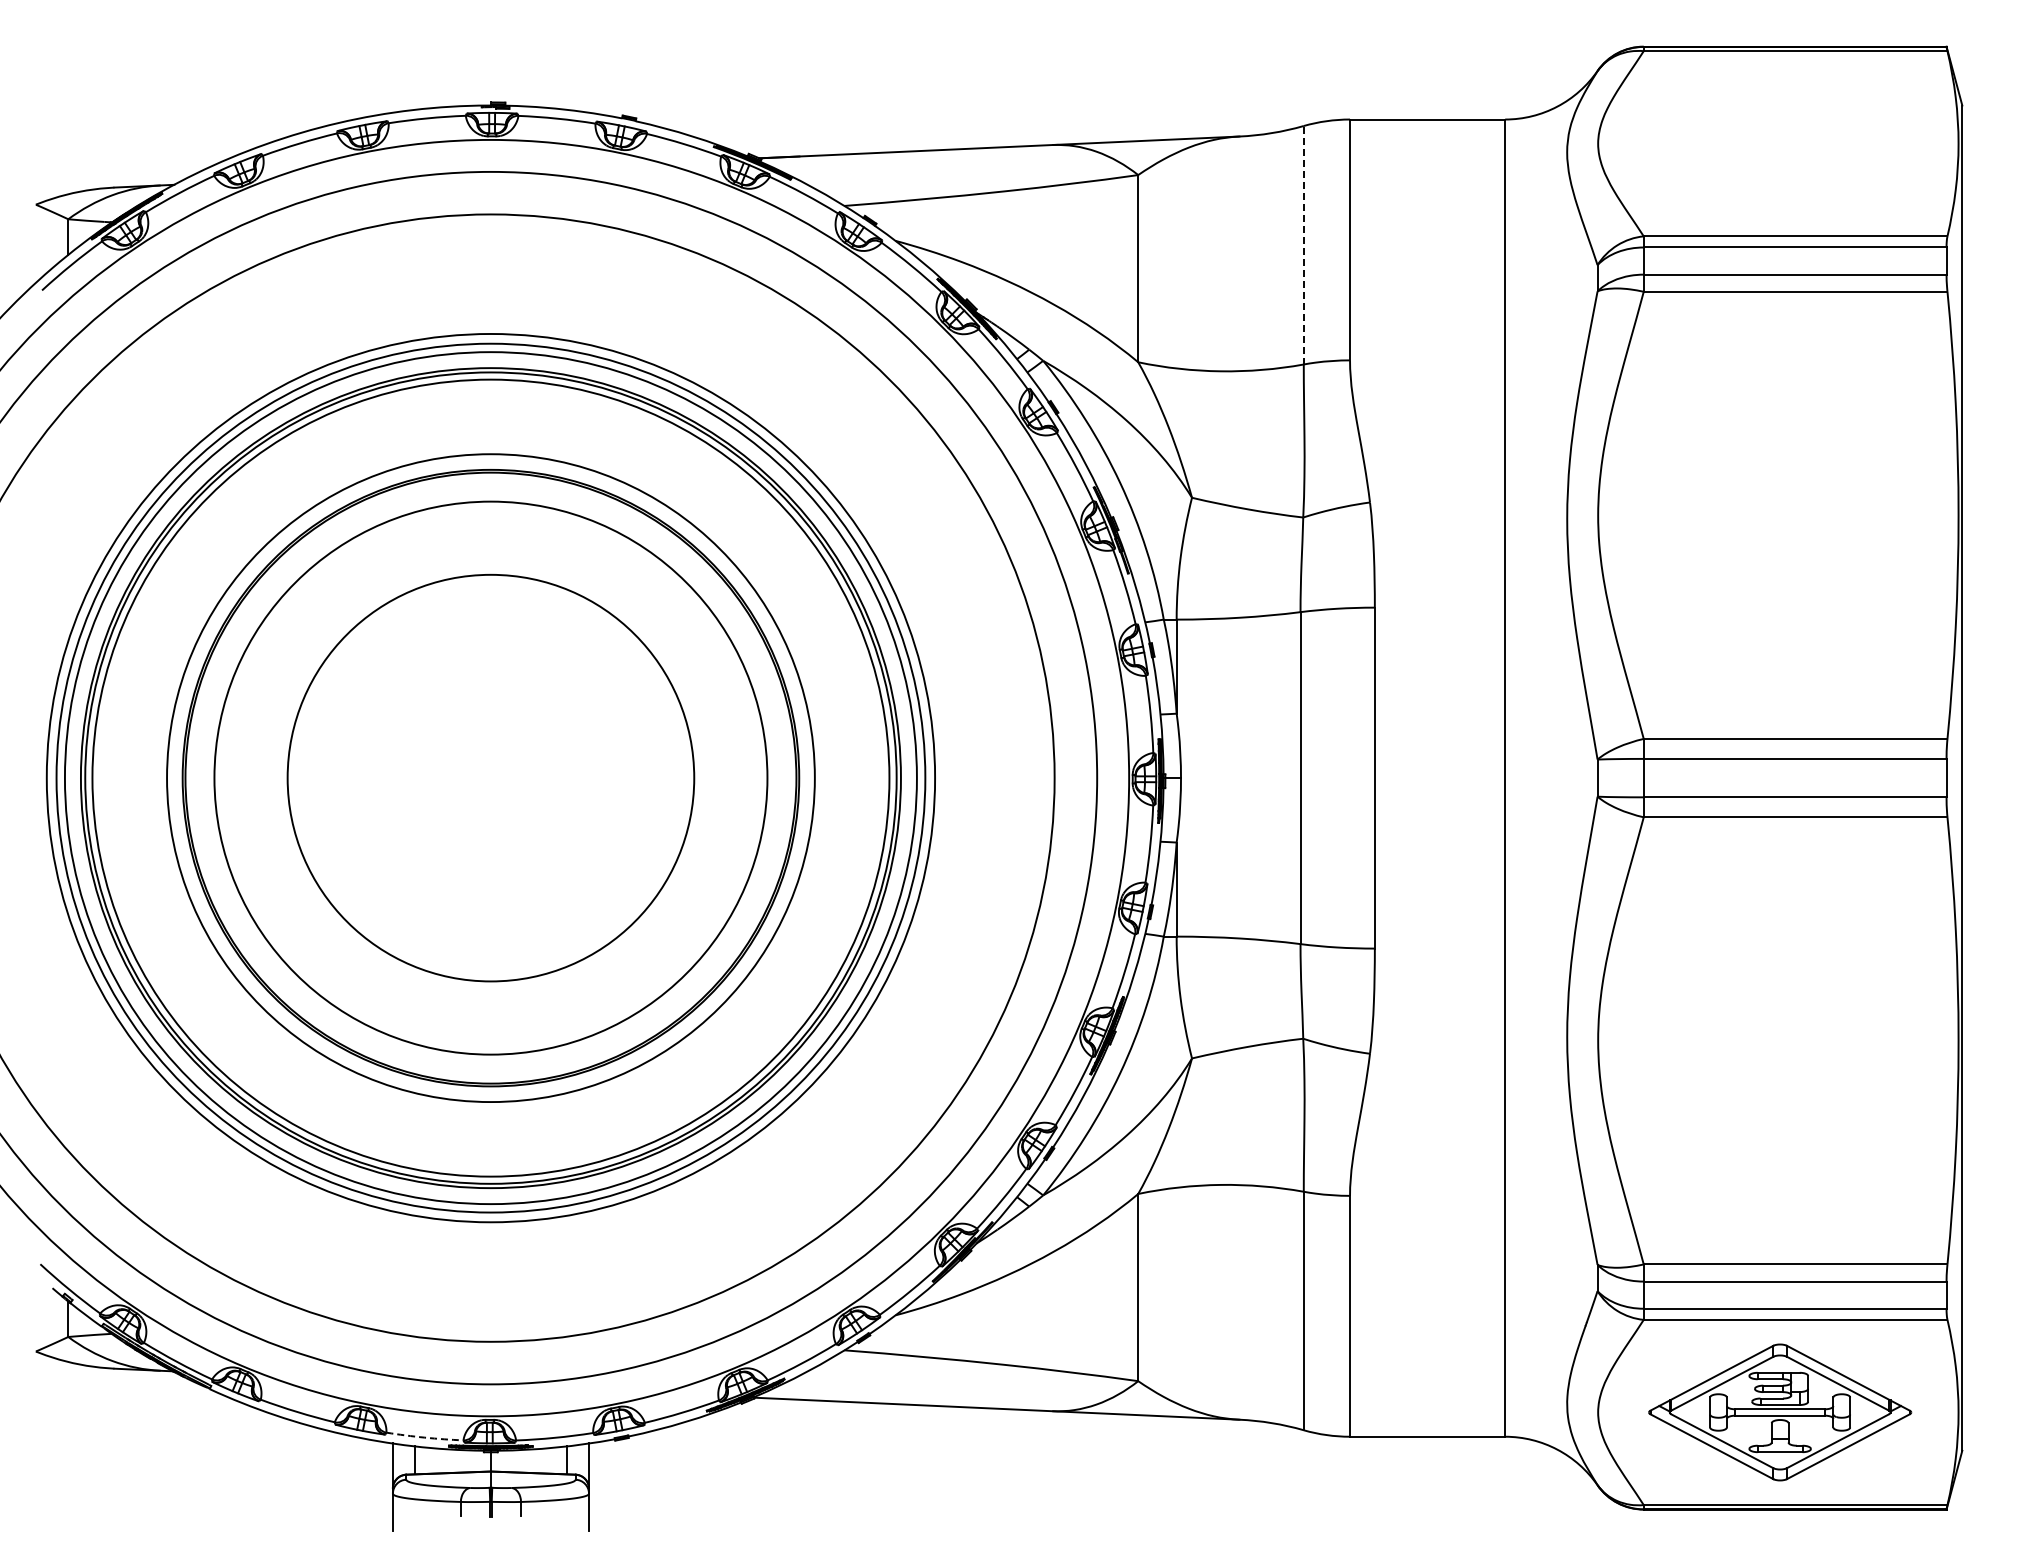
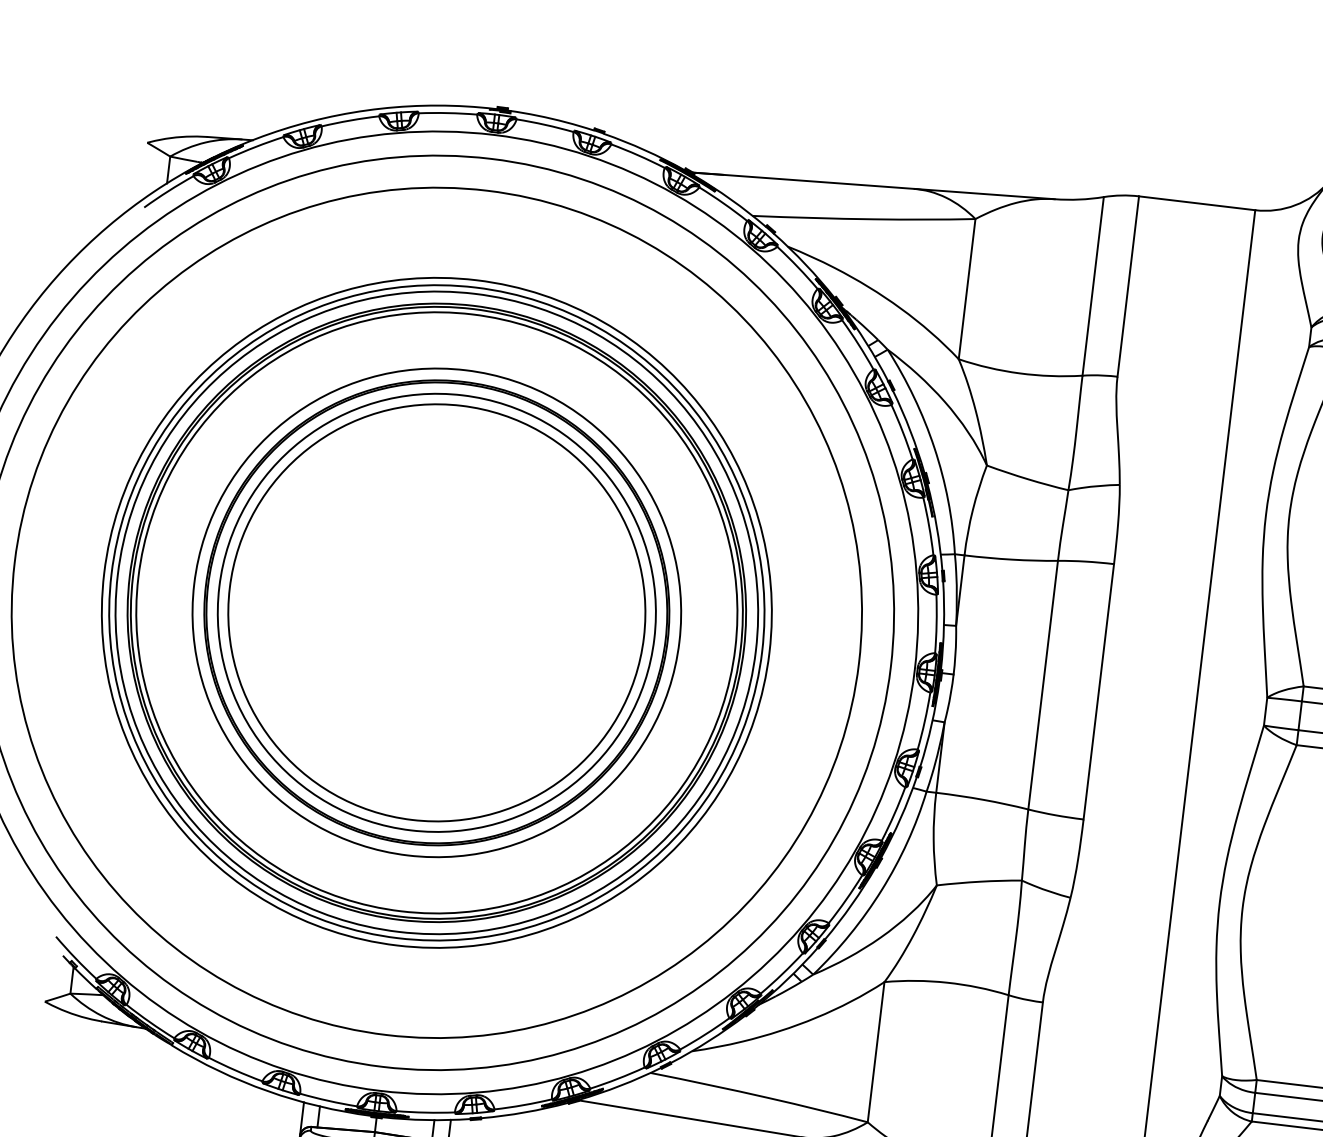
line: (1303, 244) -> (1093, 285), dashed -> solid
circle: (490, 777) -> (436, 612), size x1.43
arc: (424, 1437) -> (328, 1100), dashed -> solid

